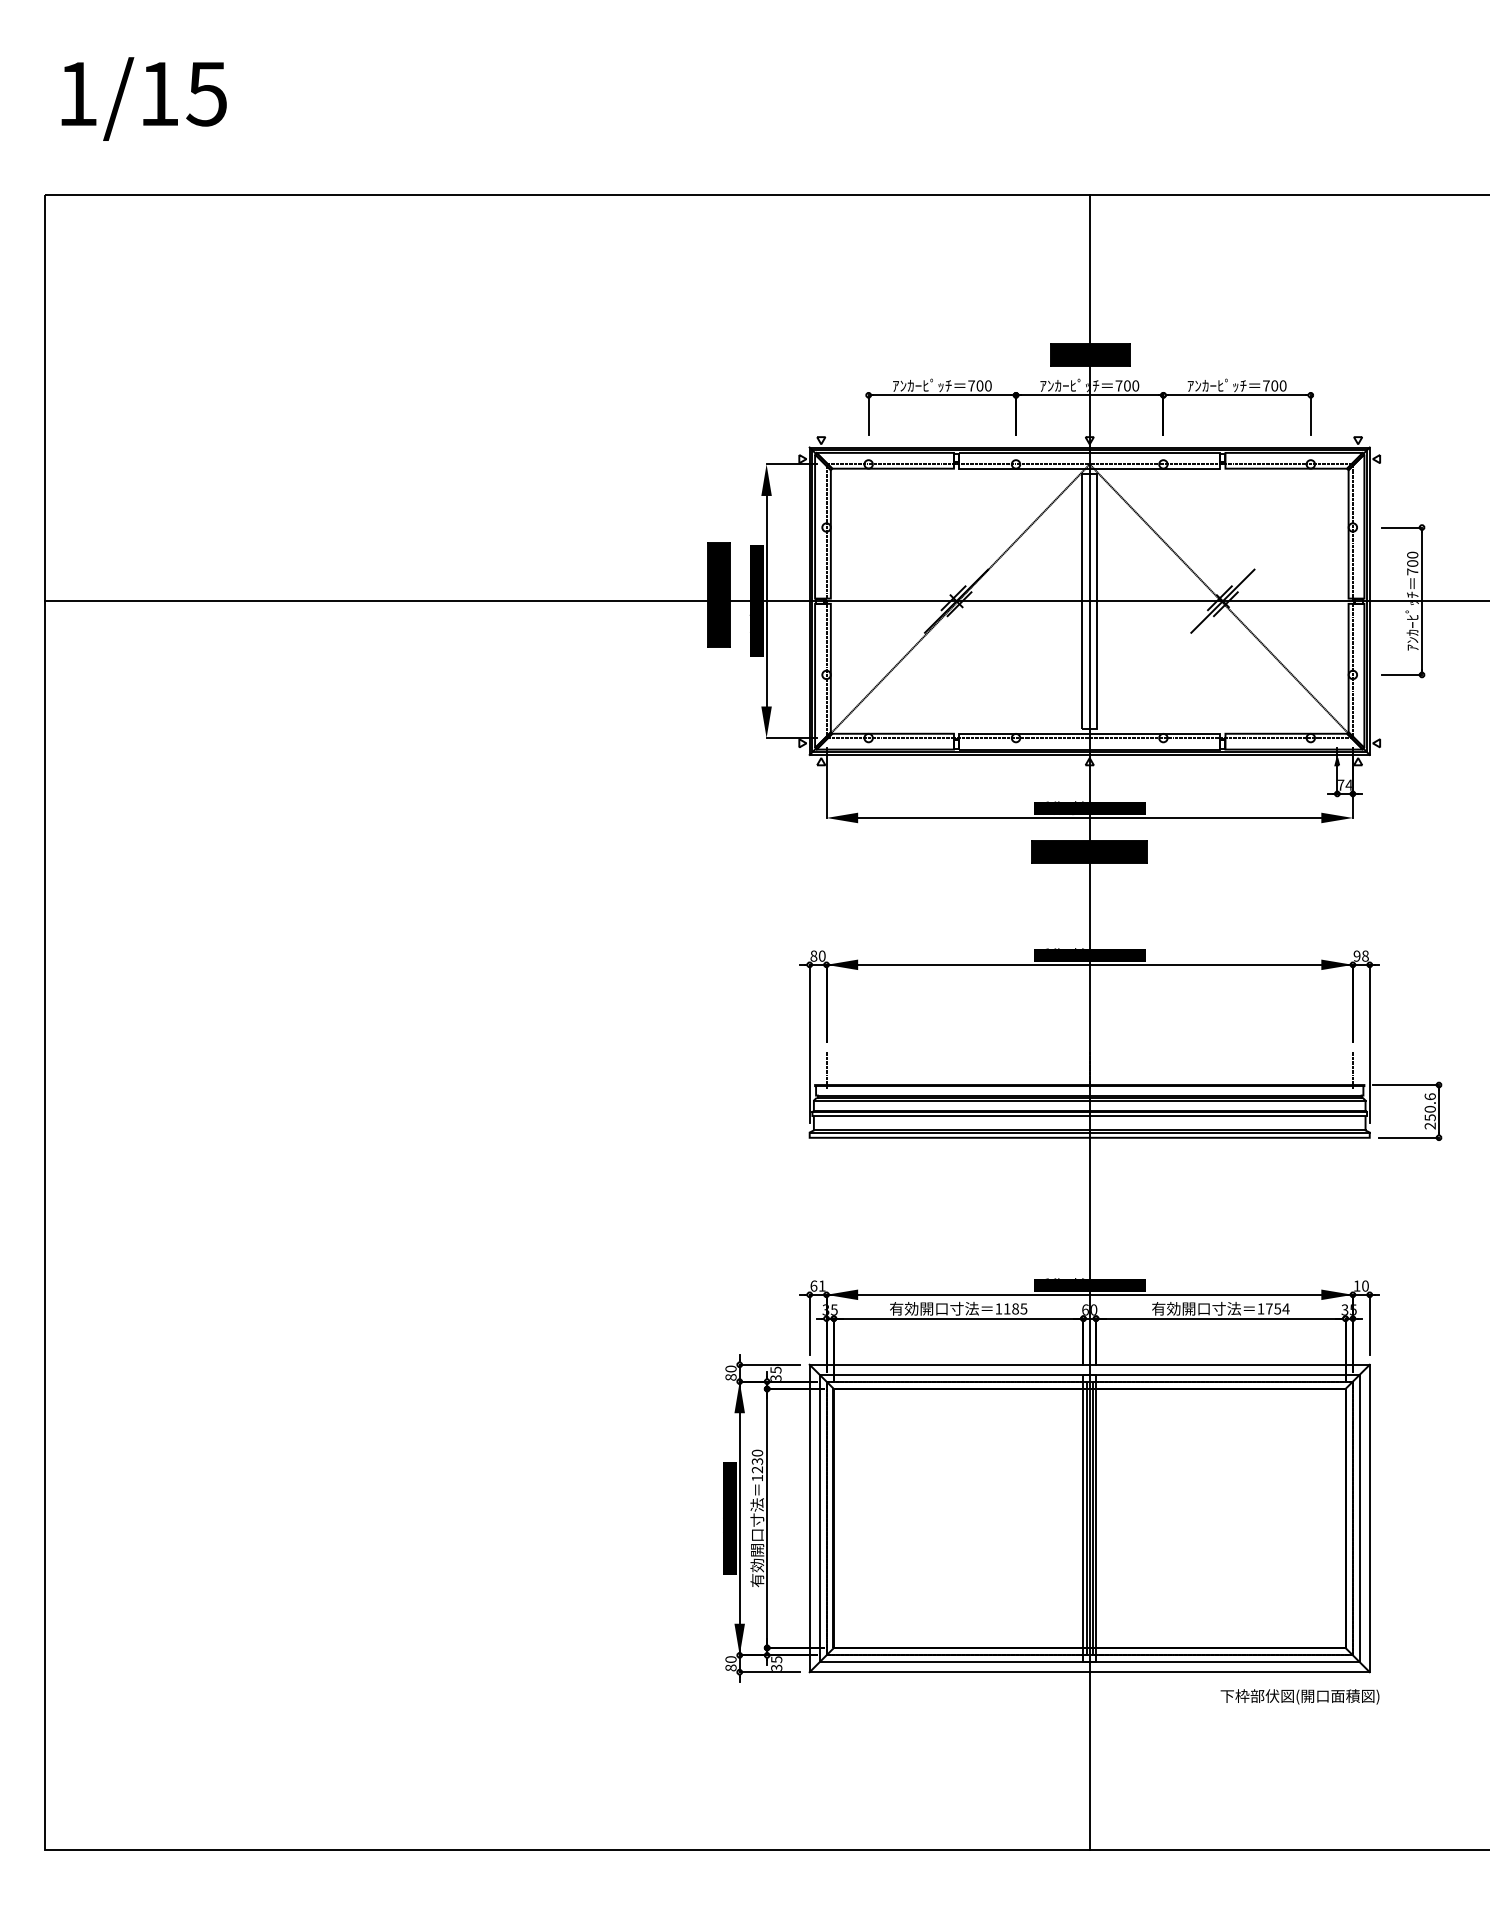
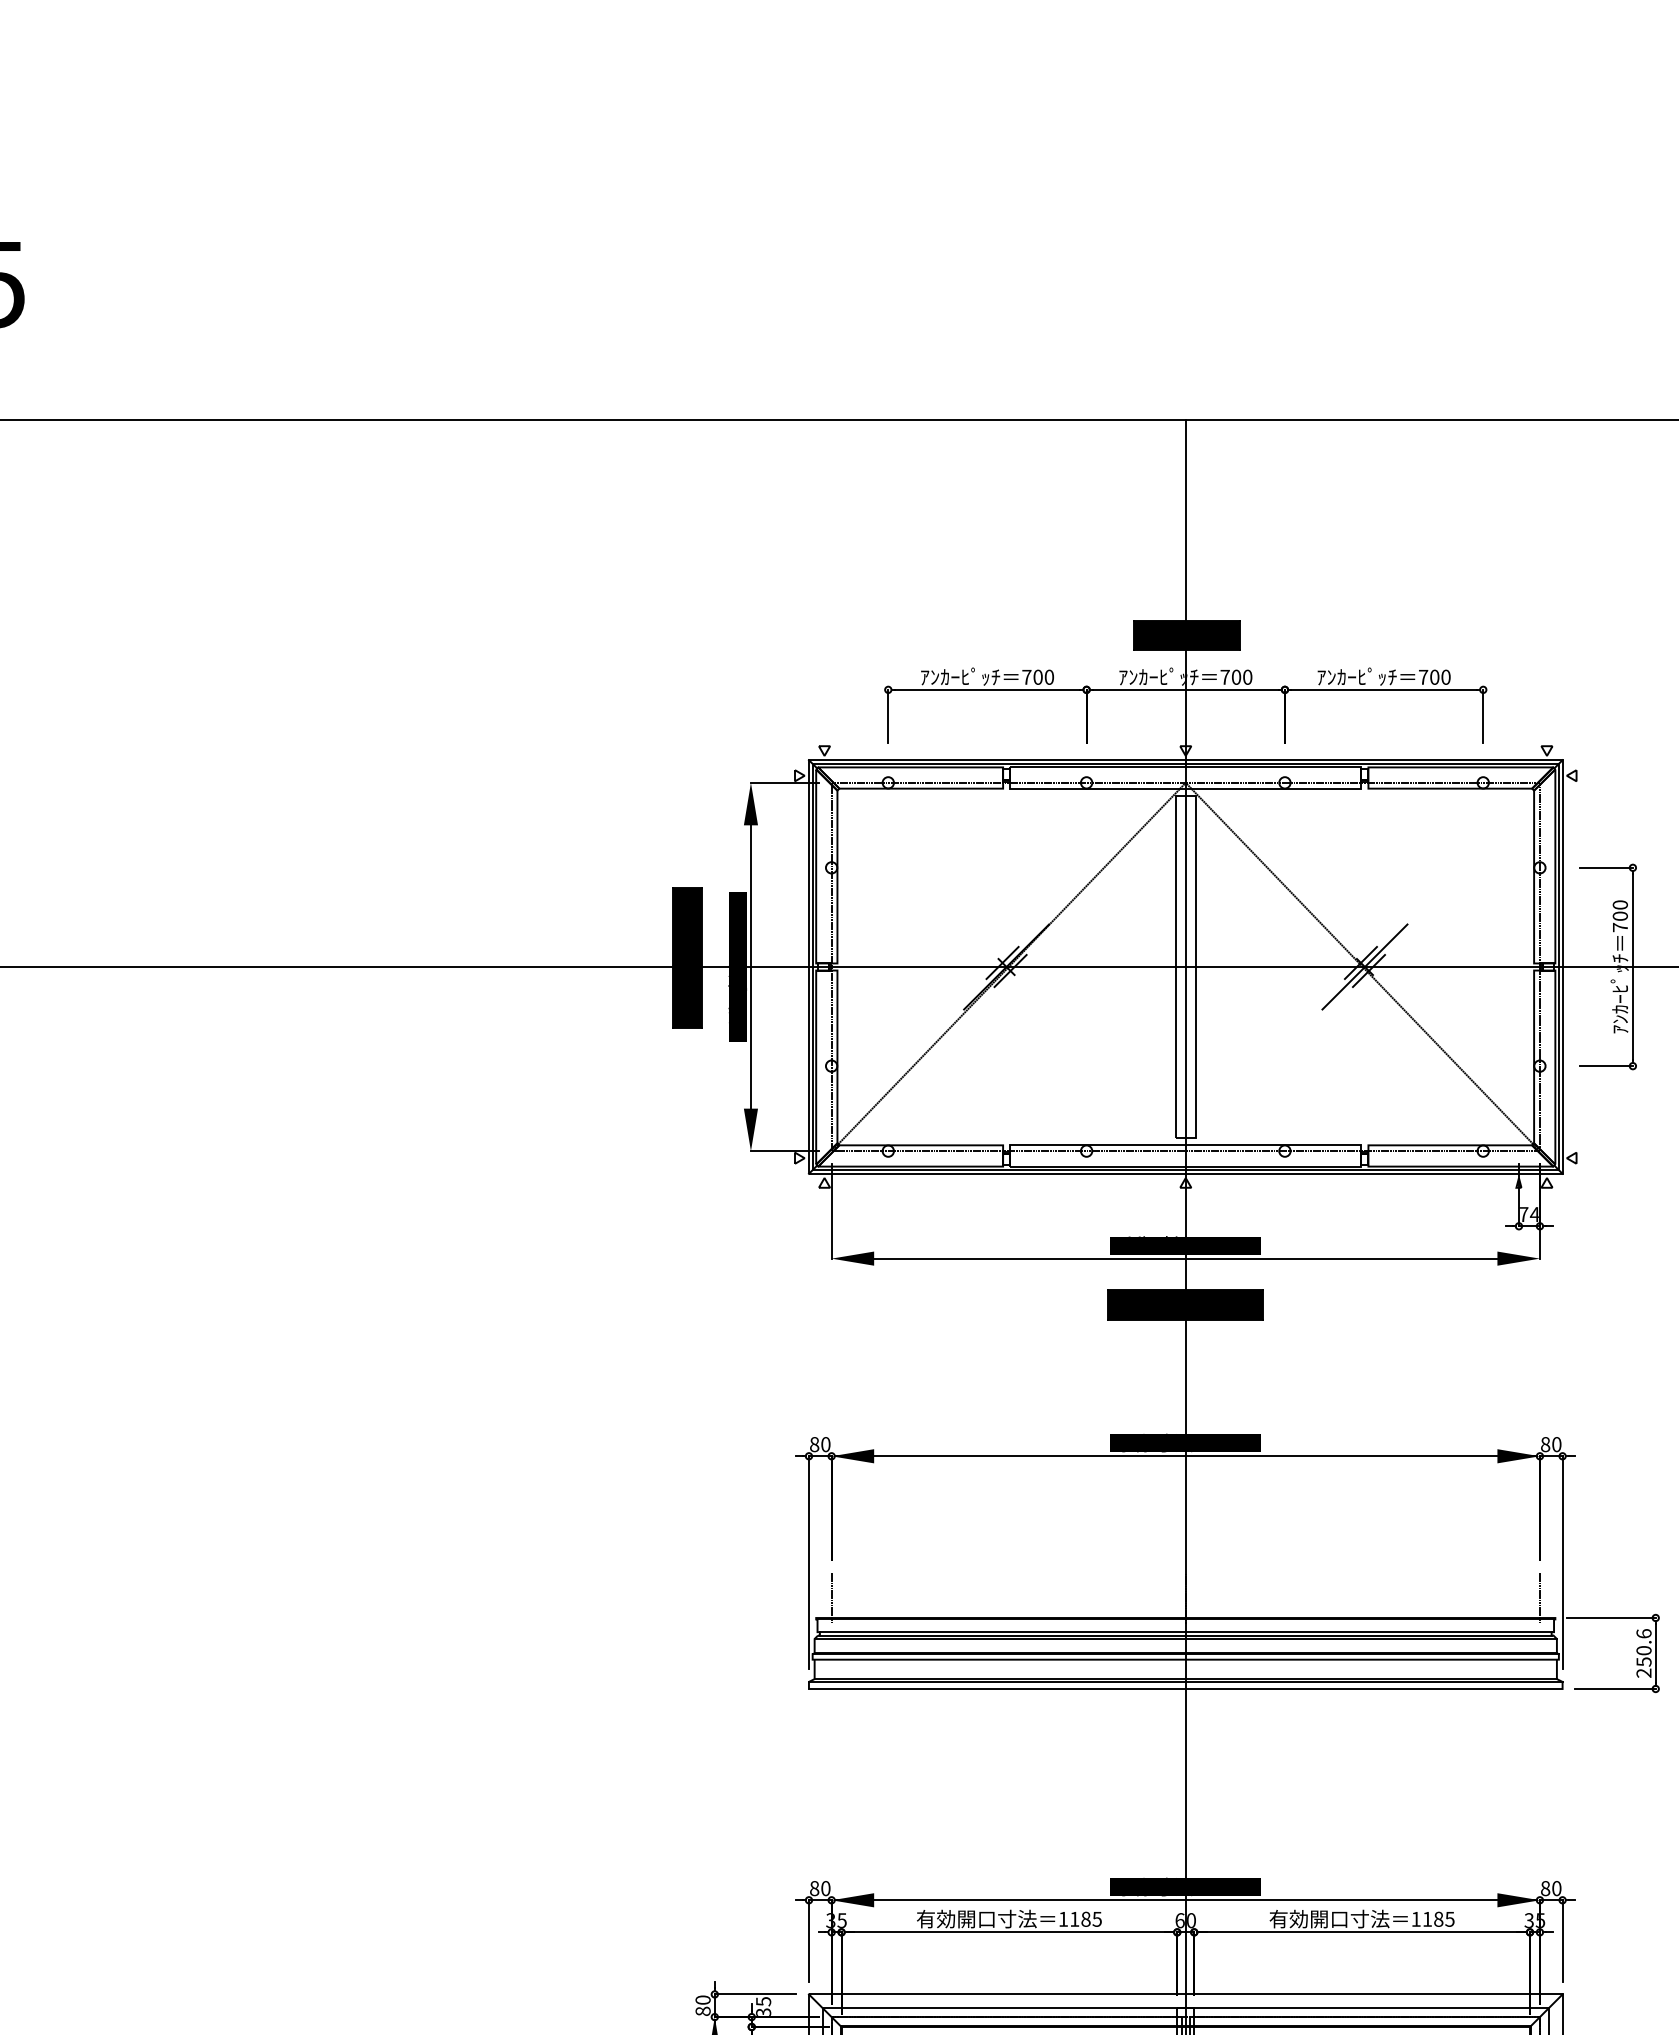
text: (1360, 955) -> (1550, 1443), 98 -> 80
text: (817, 1285) -> (819, 1887), 61 -> 80
text: (1356, 1285) -> (1544, 1887), 10 -> 80
text: (1277, 1308) -> (1438, 1918), 1754 -> 1185

